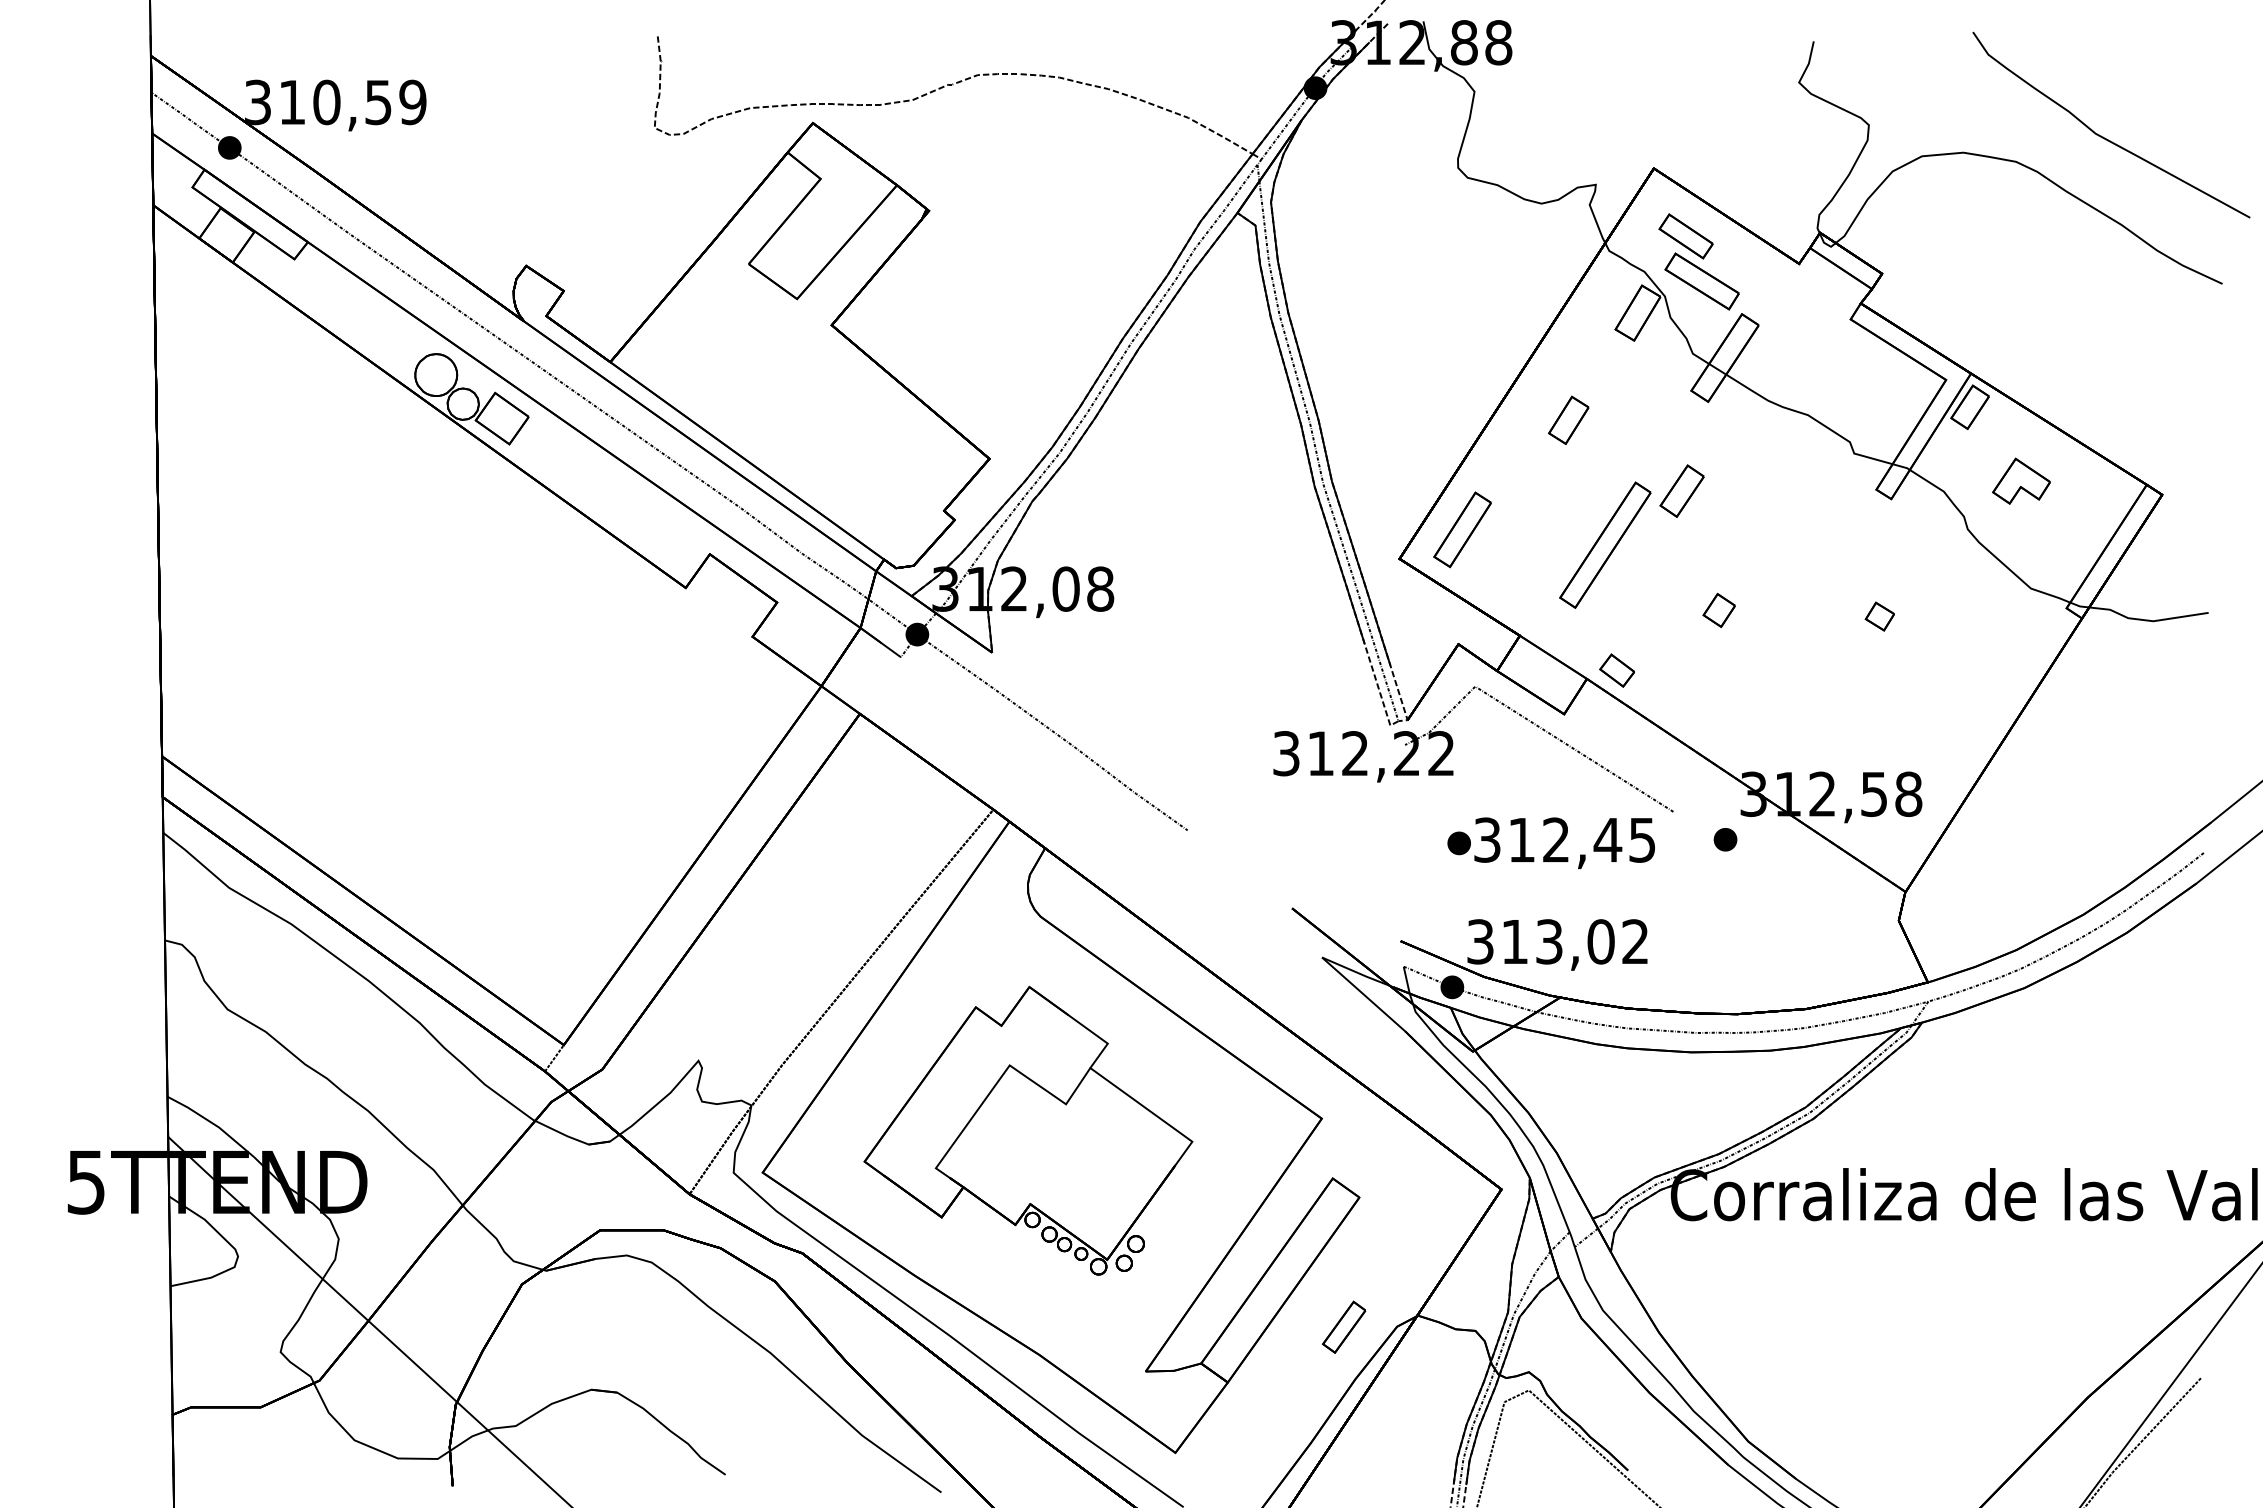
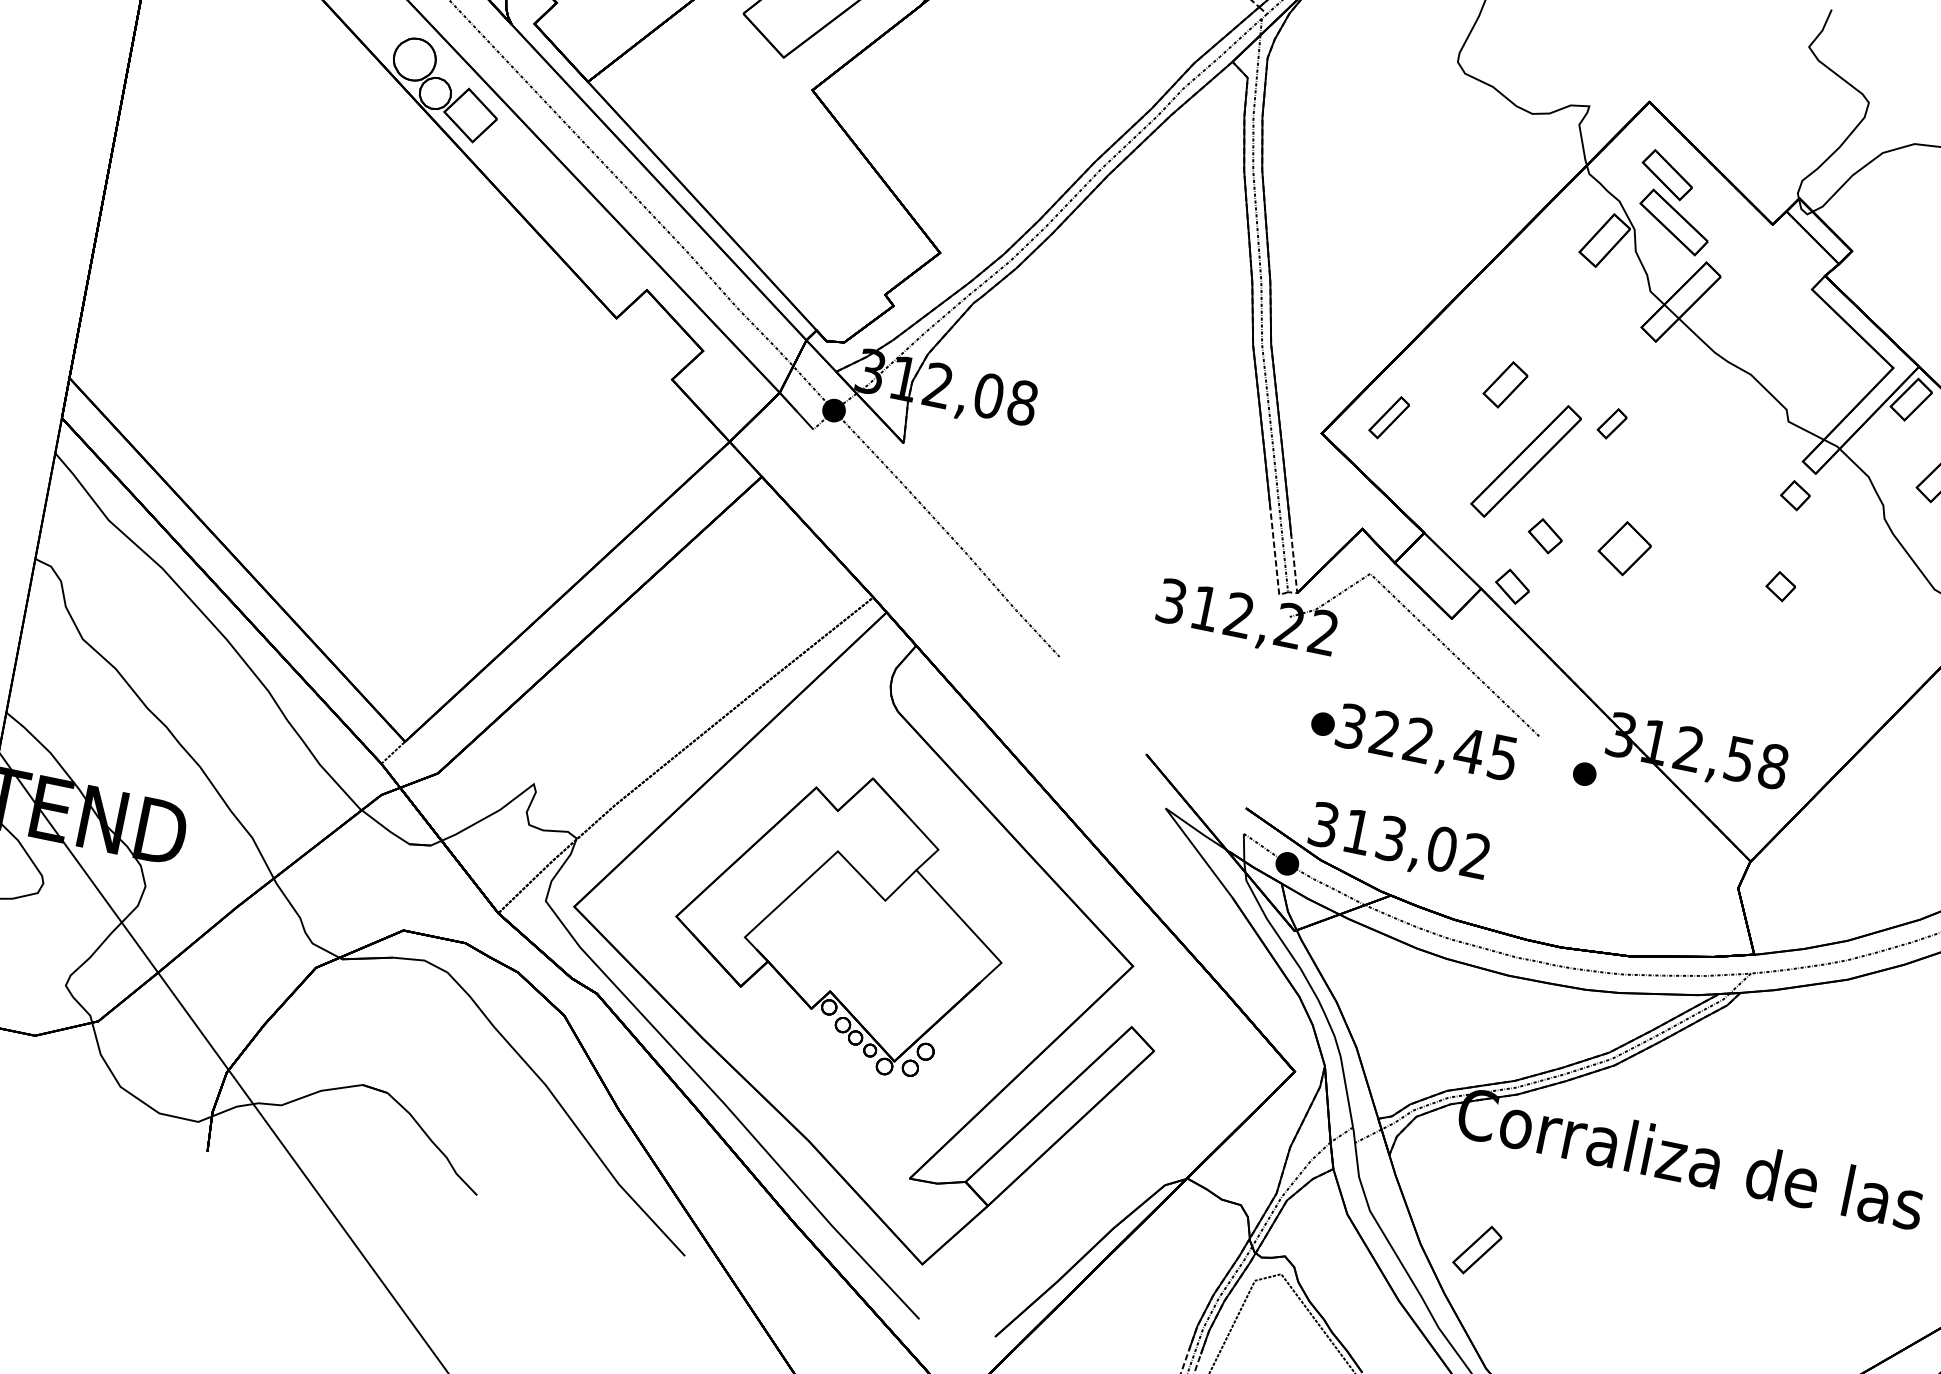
part: (1568, 419) -> (1505, 383), moved
part: (1681, 490) -> (1611, 423), size x0.6
part: (1875, 524) -> (1795, 495), added
part: (1462, 529) -> (1389, 417), size x0.6
part: (1718, 609) -> (1624, 547), size x1.6
part: (1638, 614) -> (1544, 535), added
text: (1521, 839) -> (1384, 732), 312,45 -> 322,45
part: (1343, 1326) -> (1476, 1249), moved

